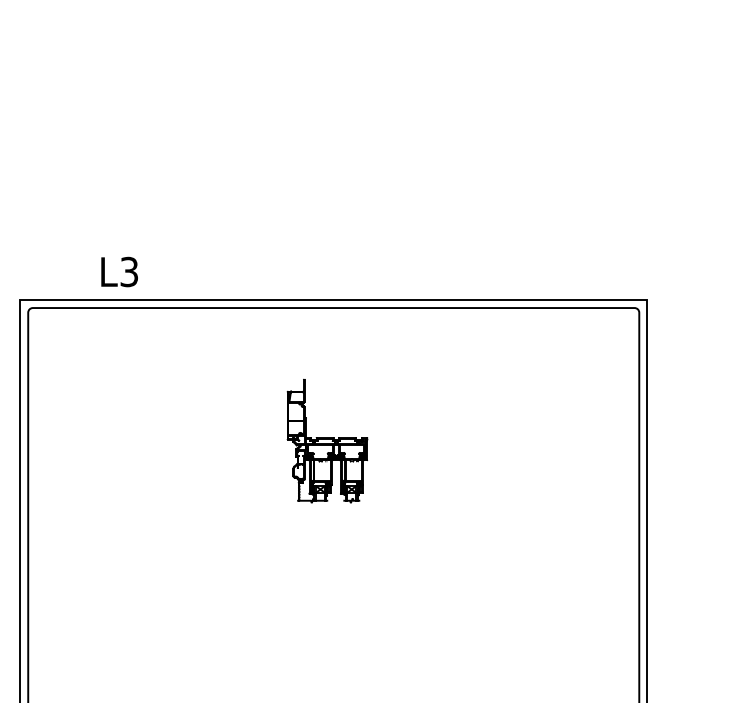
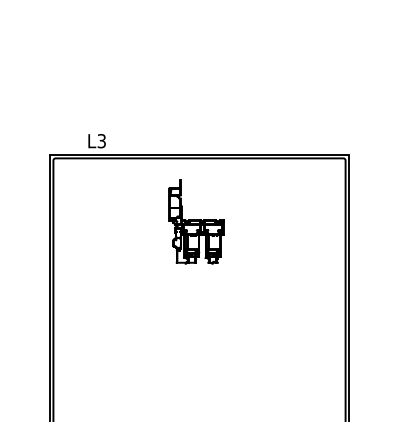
part: (327, 440) -> (196, 221), size x1.43

